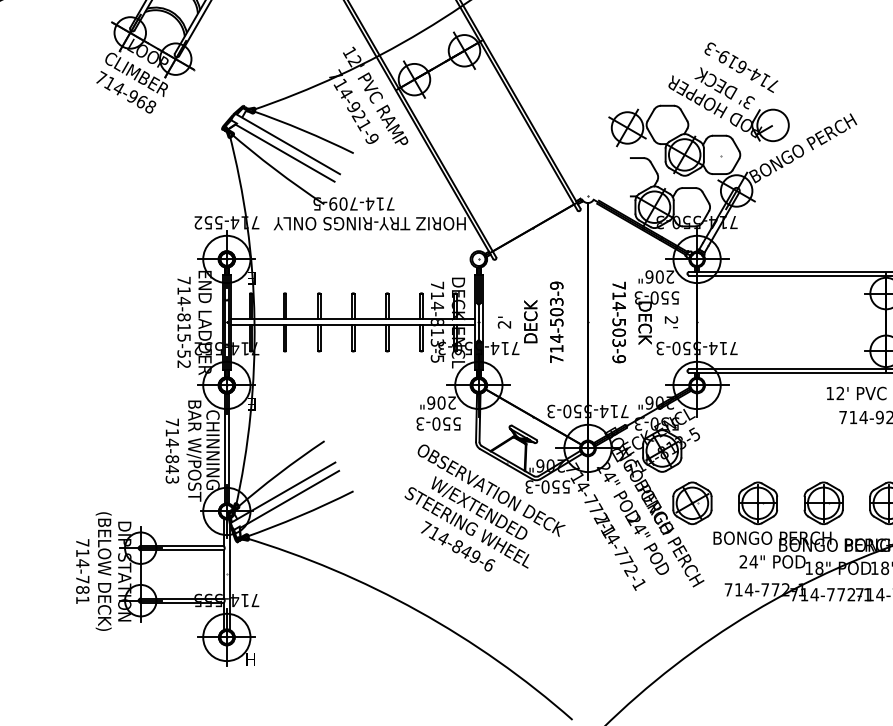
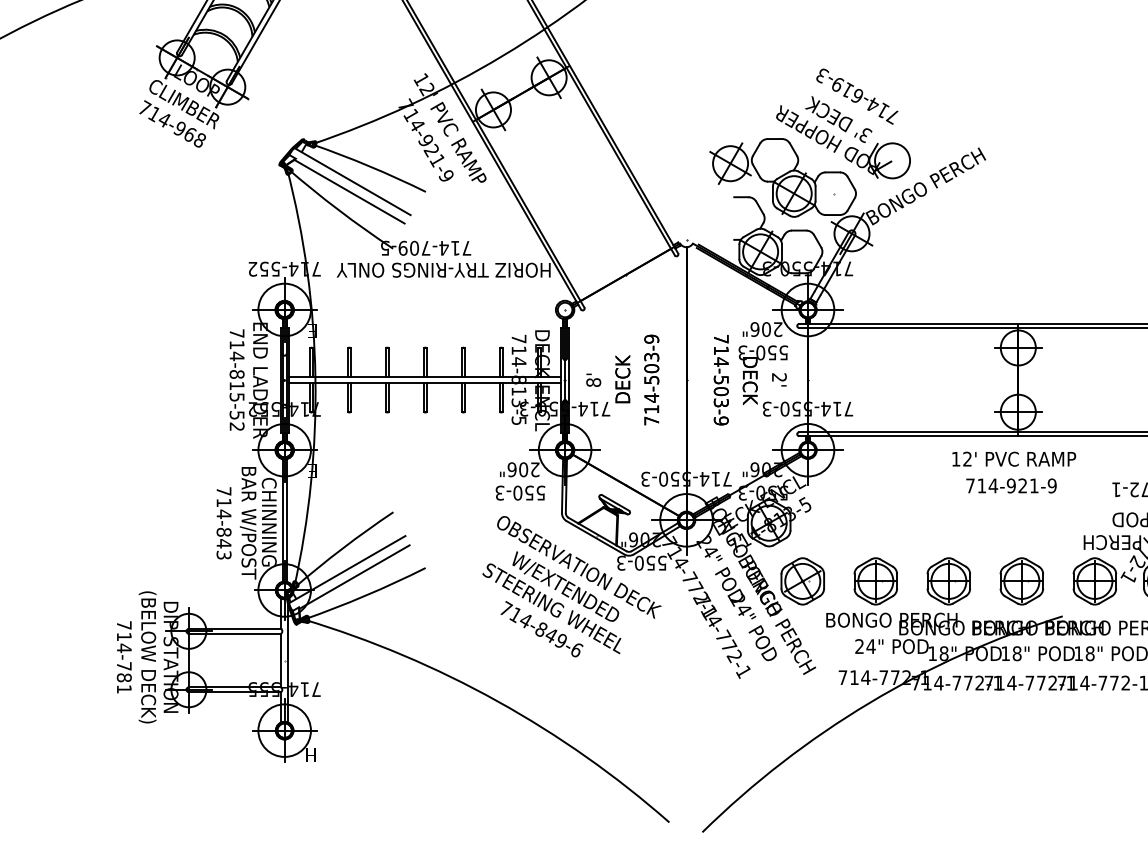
text: (504, 324) -> (593, 382), 2' -> 8'

